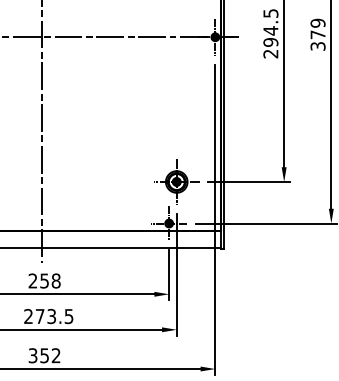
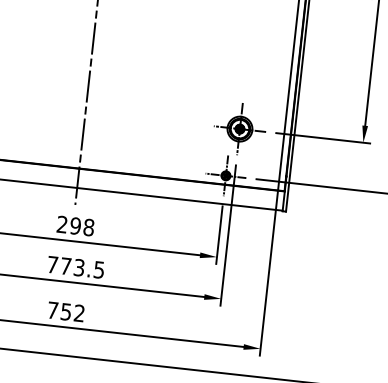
text: (44, 280) -> (75, 225), 258 -> 298
text: (28, 316) -> (52, 264), 273.5 -> 773.5
text: (32, 355) -> (52, 310), 352 -> 752

